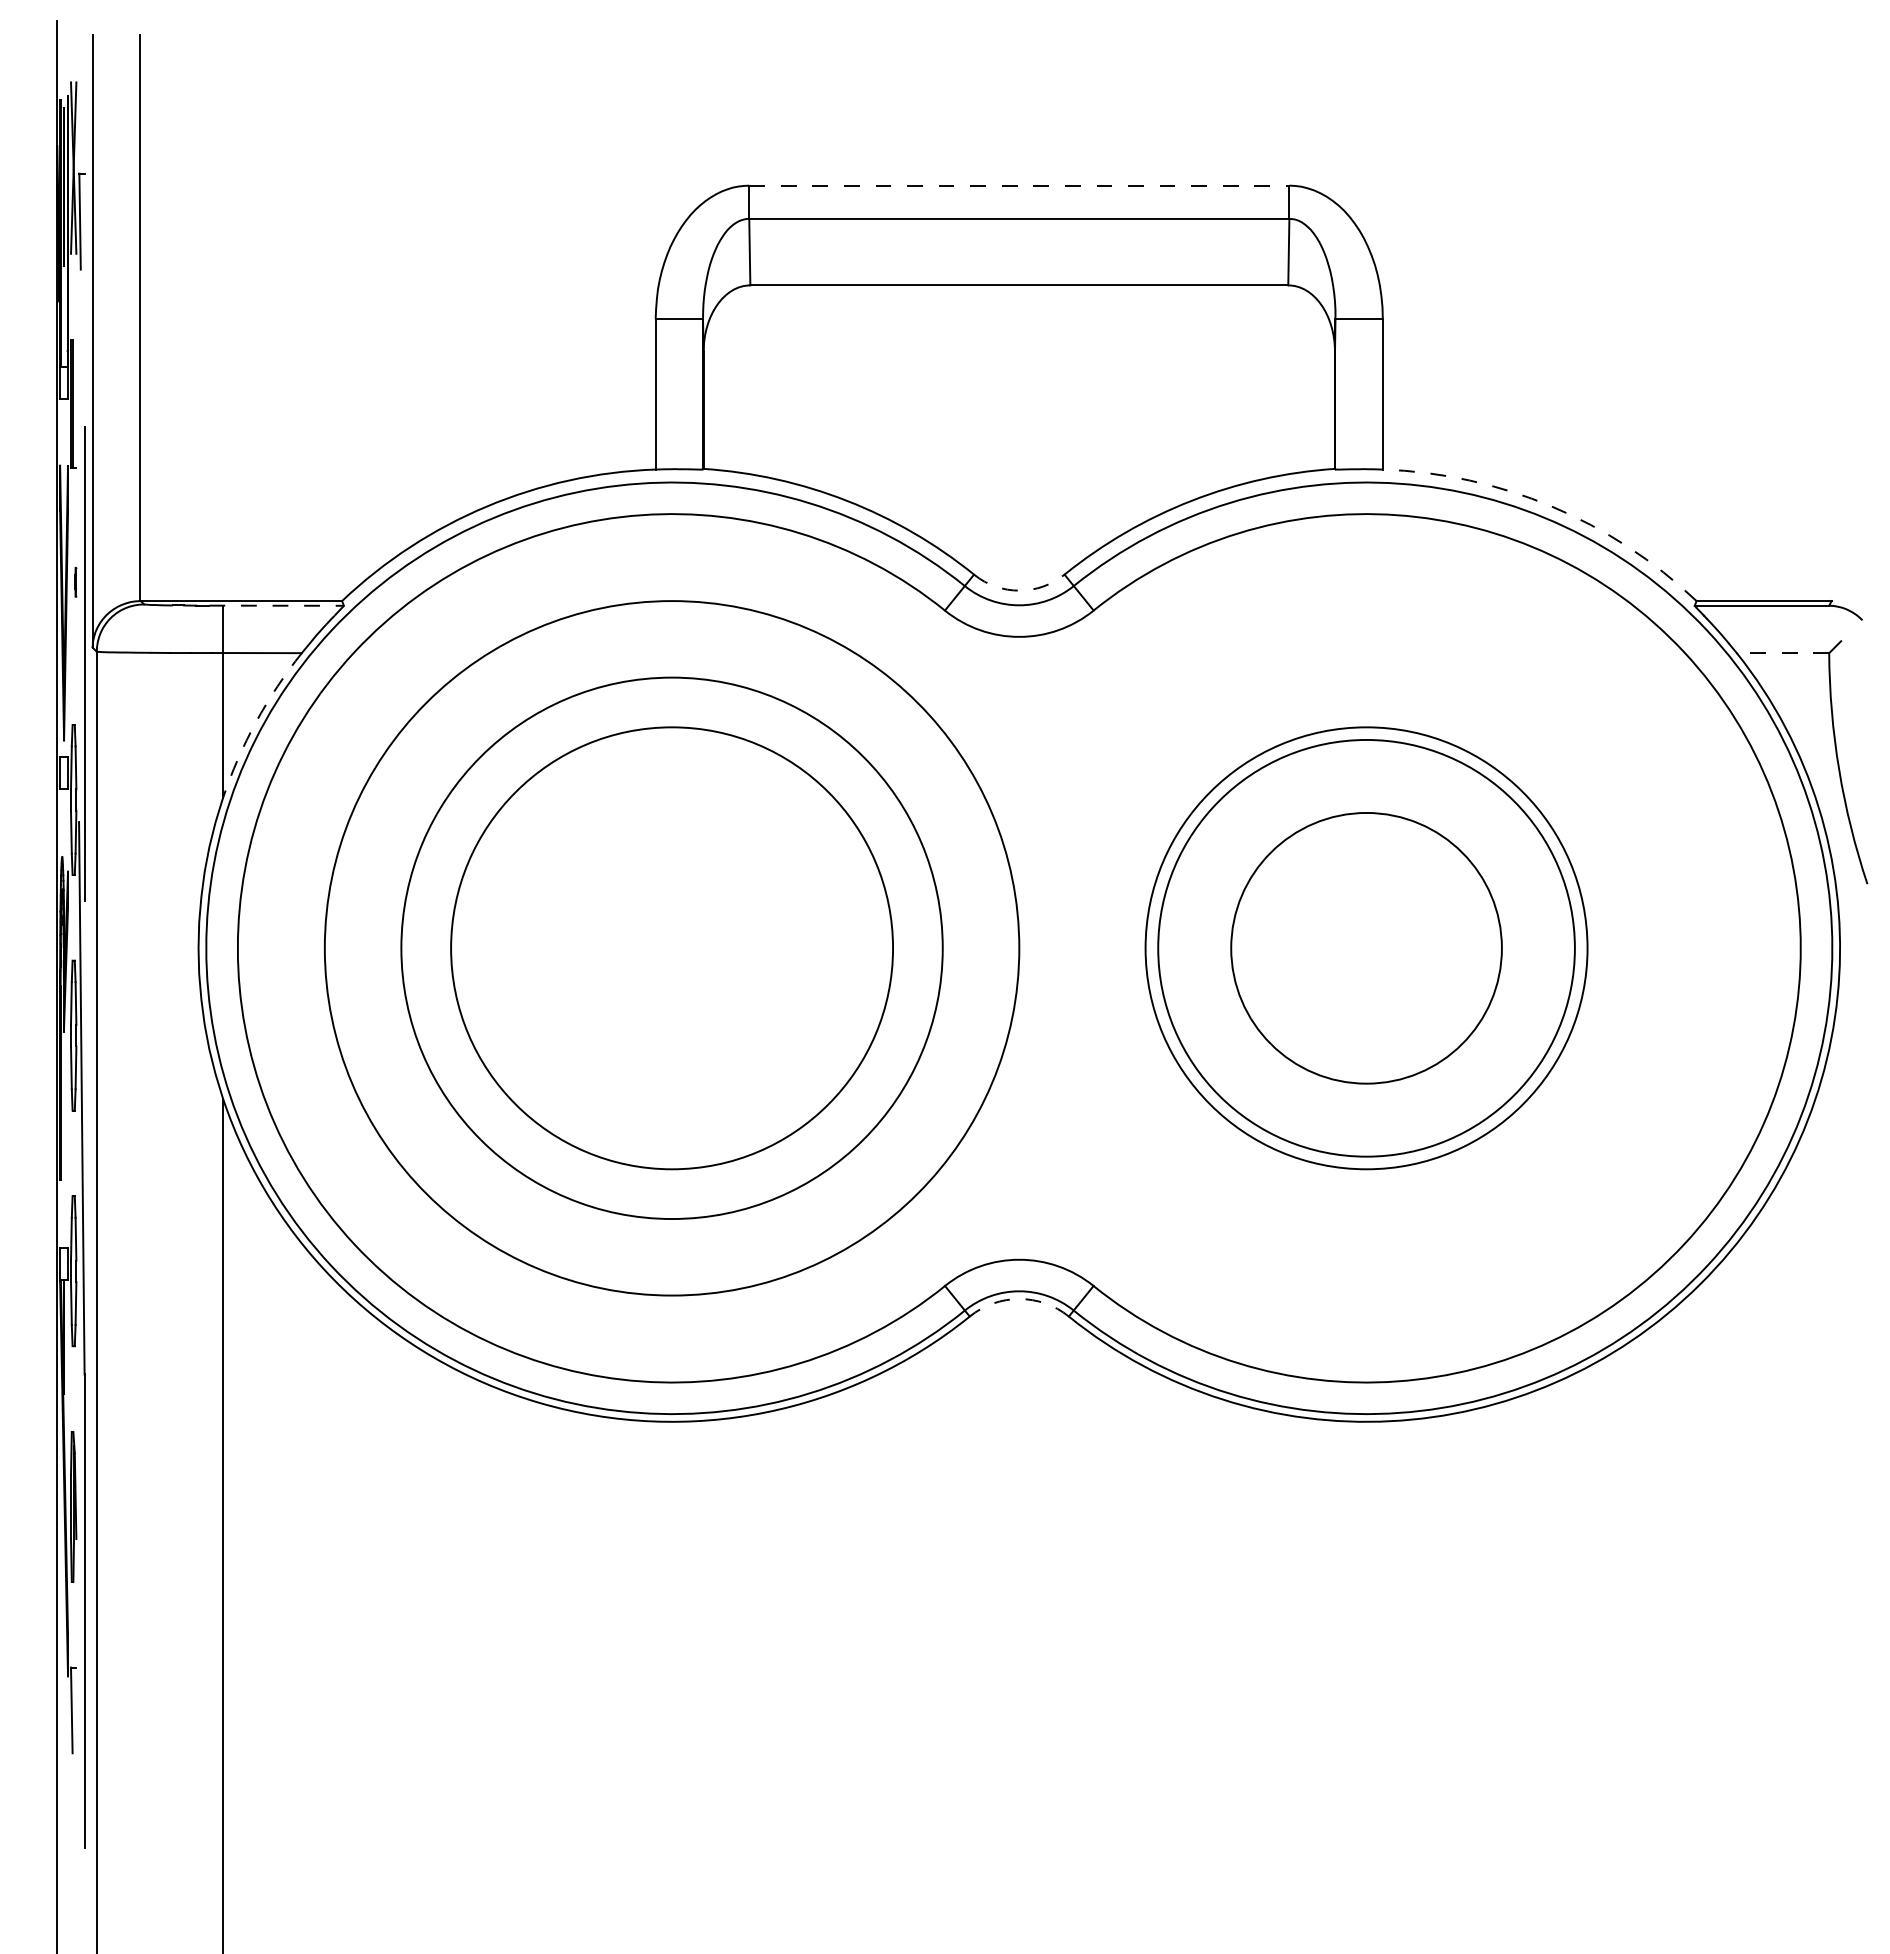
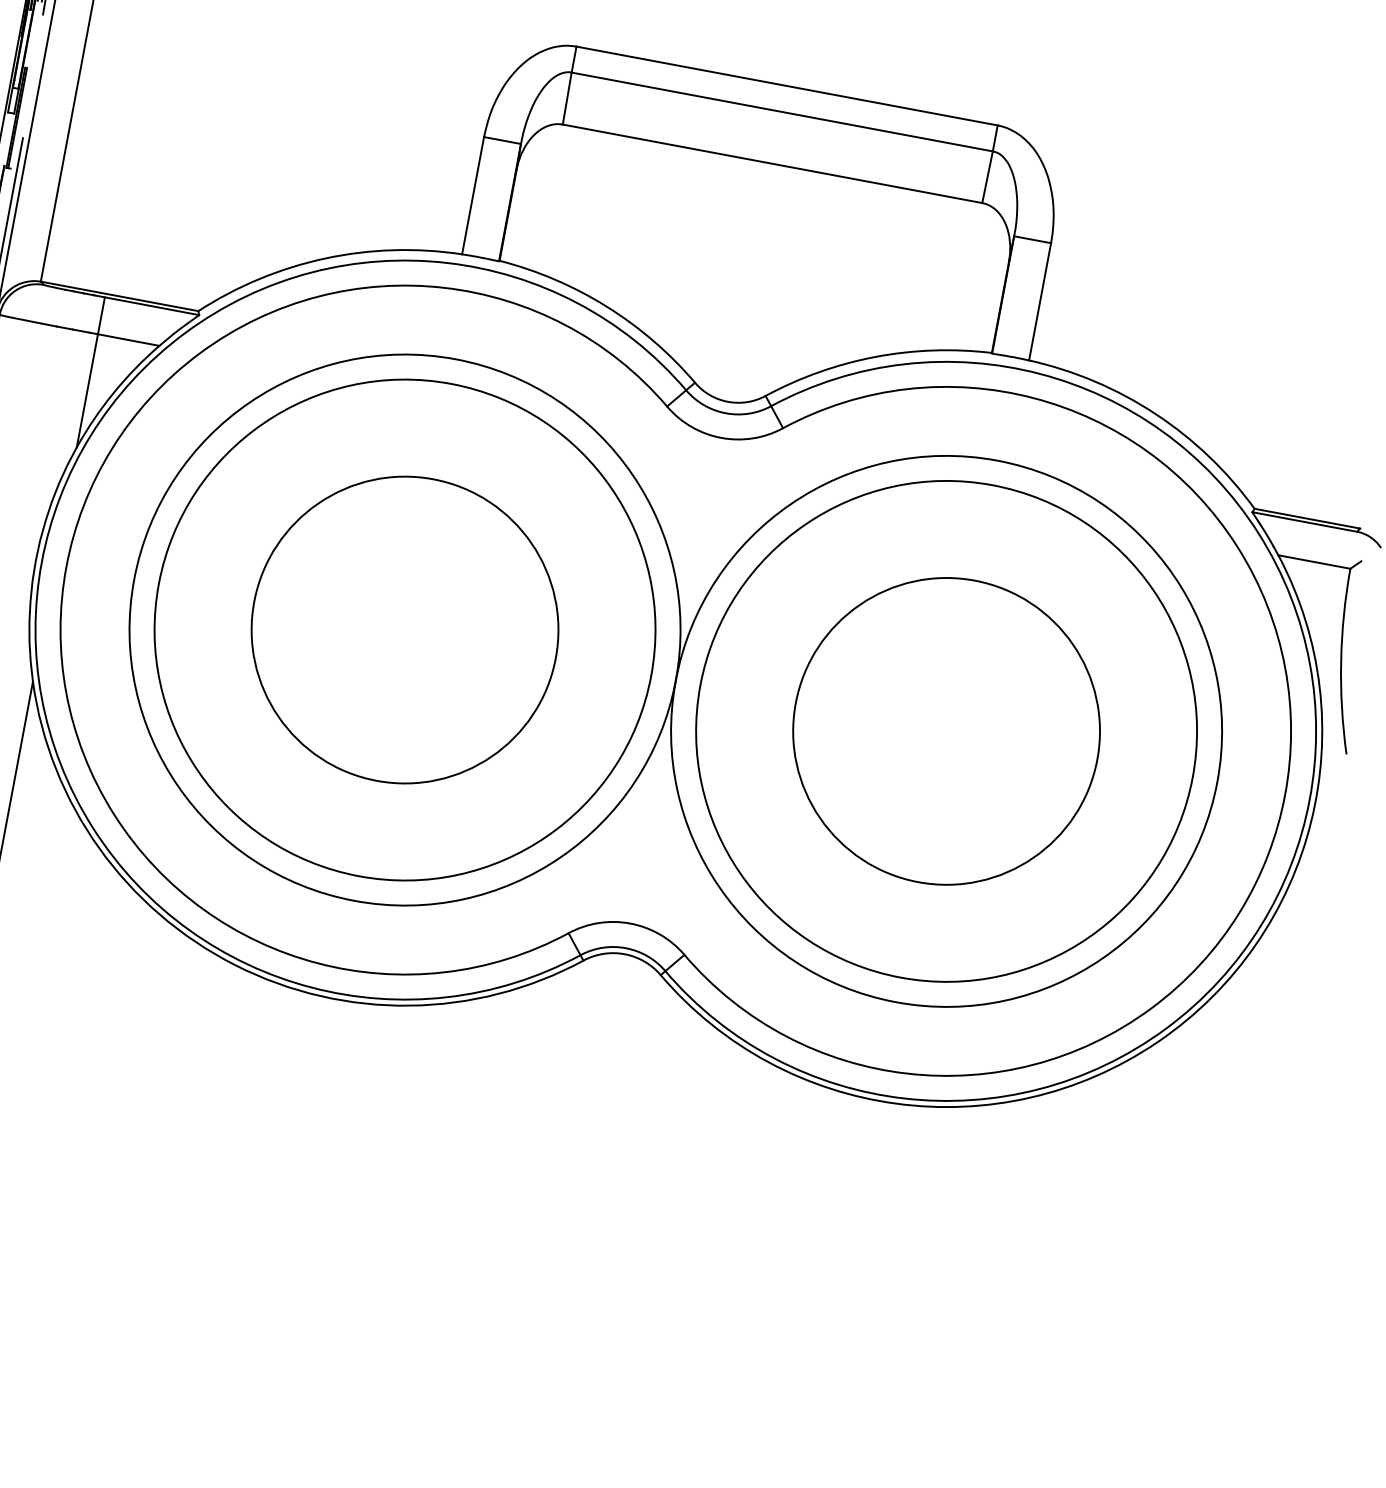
line: (1019, 185) -> (787, 85), dashed -> solid
arc: (1551, 506) -> (1155, 413), dashed -> solid
arc: (1019, 590) -> (728, 401), dashed -> solid
line: (277, 605) -> (147, 305), dashed -> solid
line: (1782, 653) -> (1313, 562), dashed -> solid
arc: (256, 722) -> (113, 393), dashed -> solid
circle: (671, 947) -> (404, 629), size x0.71
circle: (1366, 947) -> (946, 730), size x1.43
circle: (671, 948) -> (404, 630), size x1.43
circle: (1366, 948) -> (946, 731), size x1.43
circle: (1366, 948) -> (946, 731), size x1.67
arc: (1019, 1299) -> (624, 954), dashed -> solid

